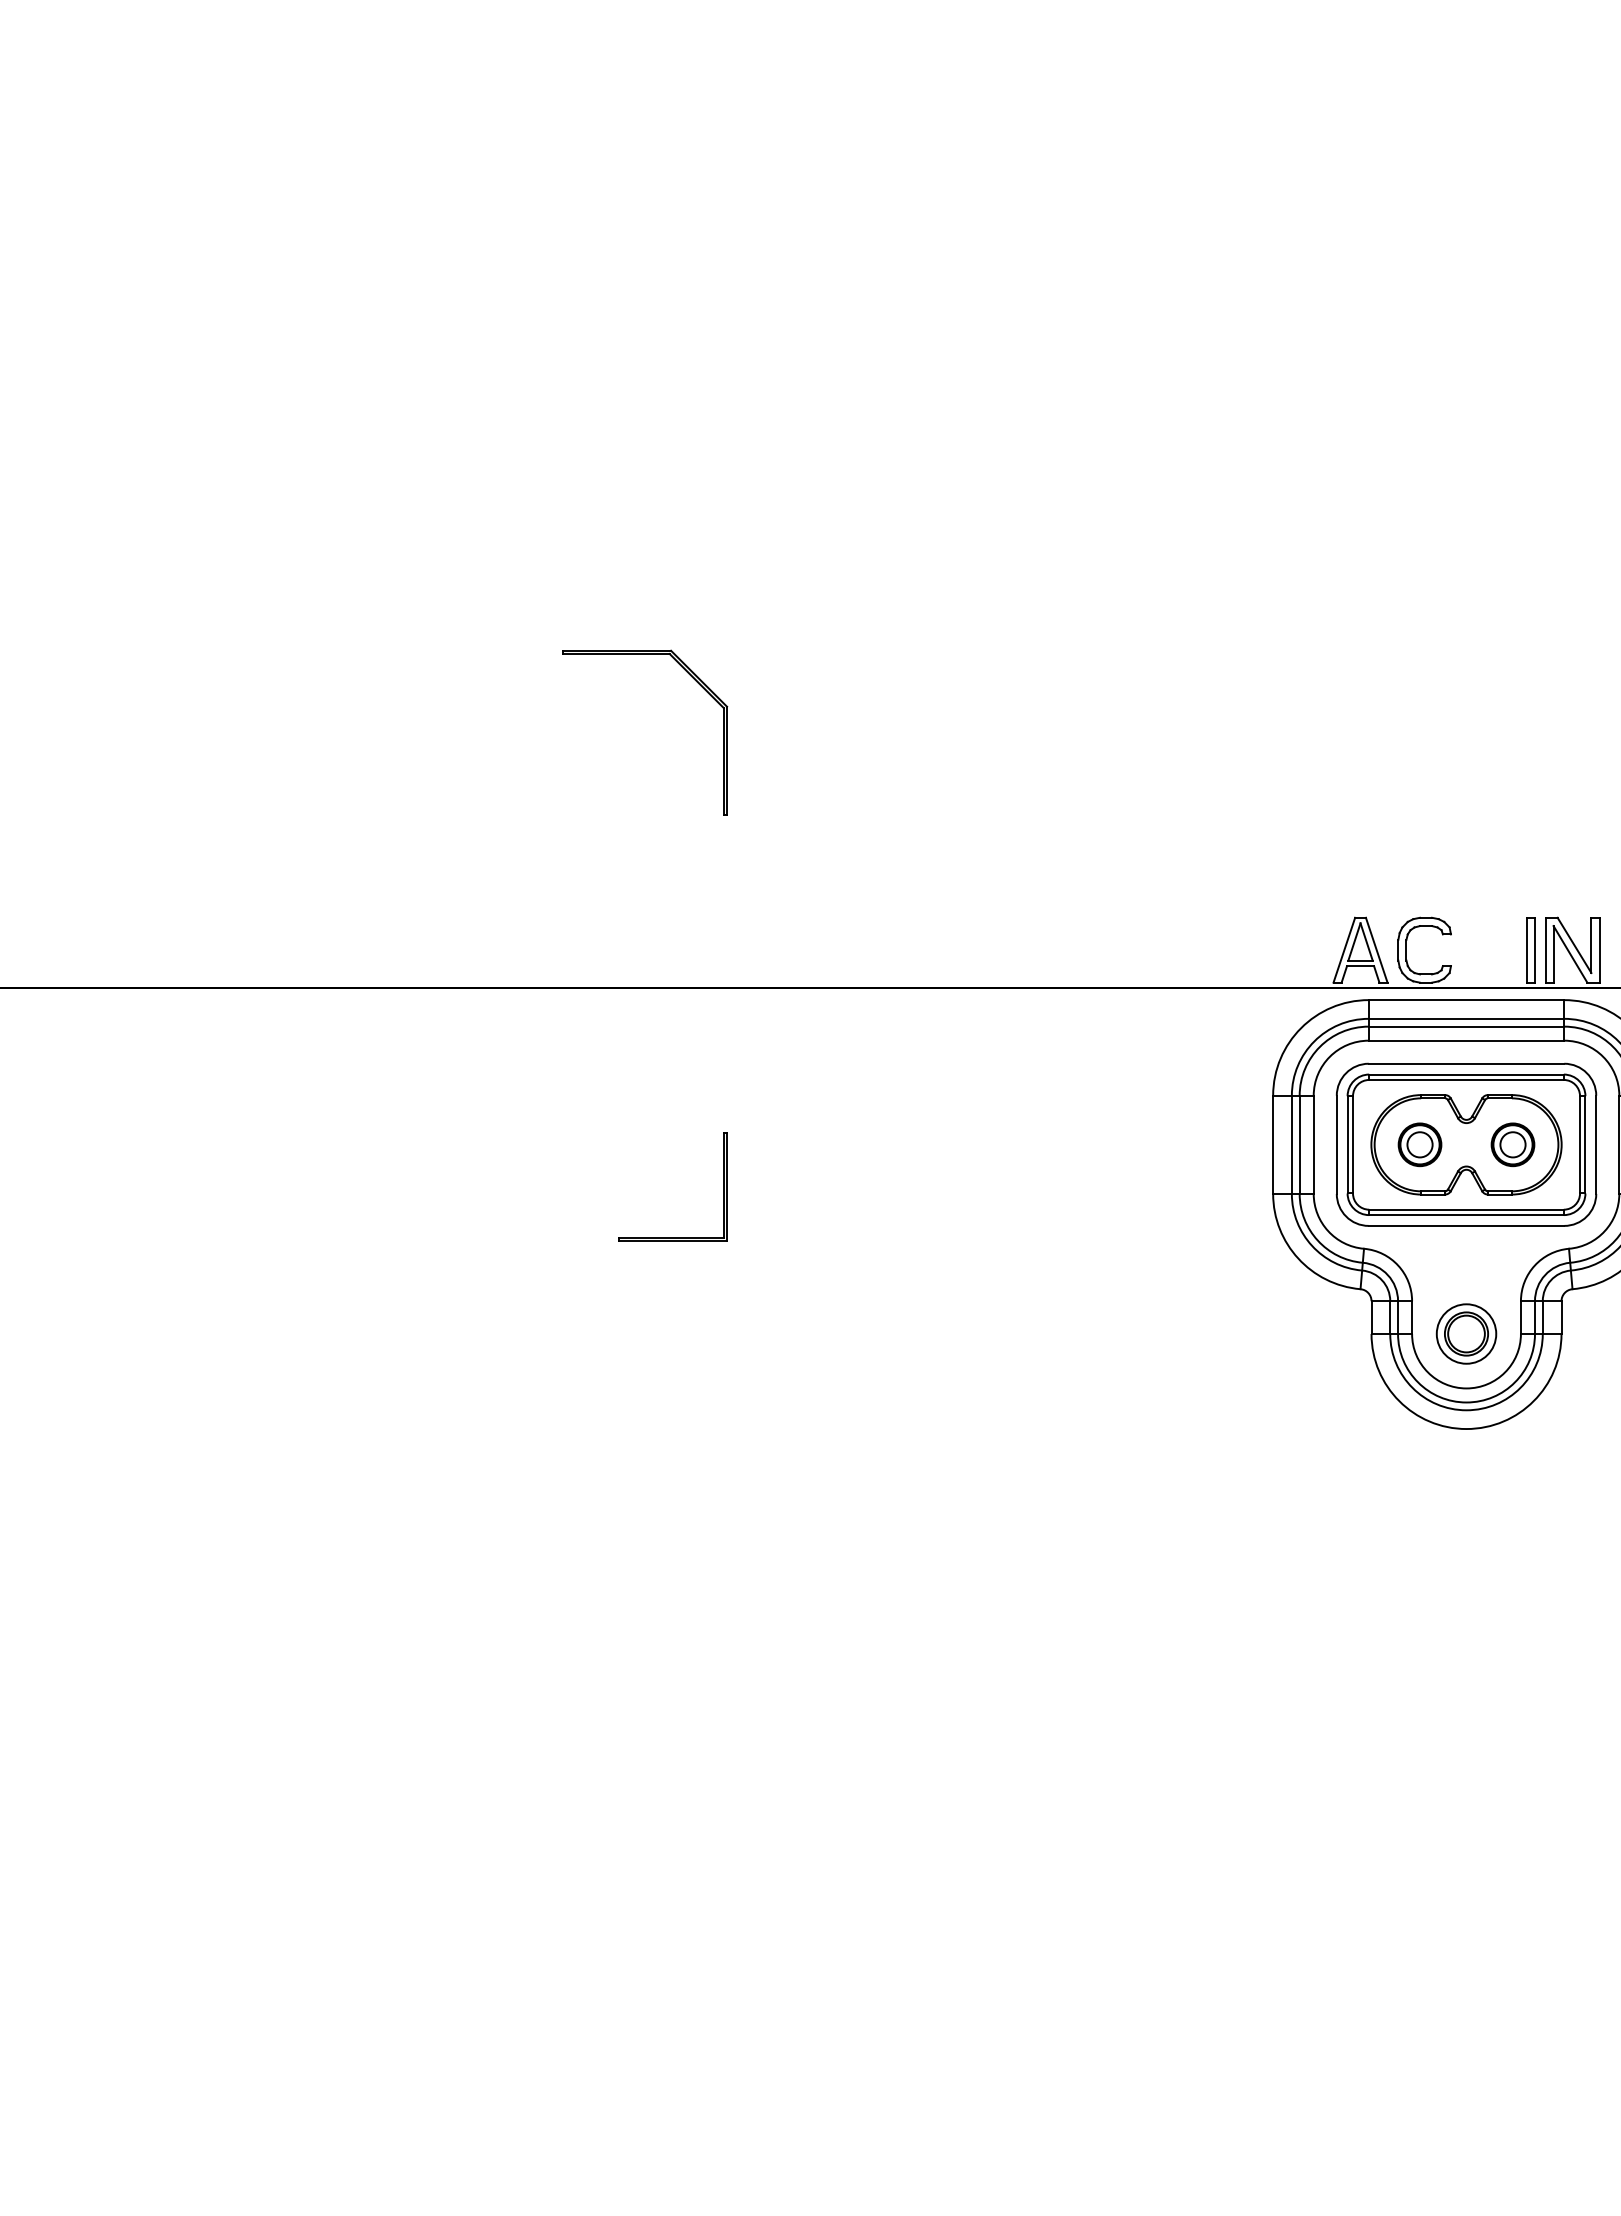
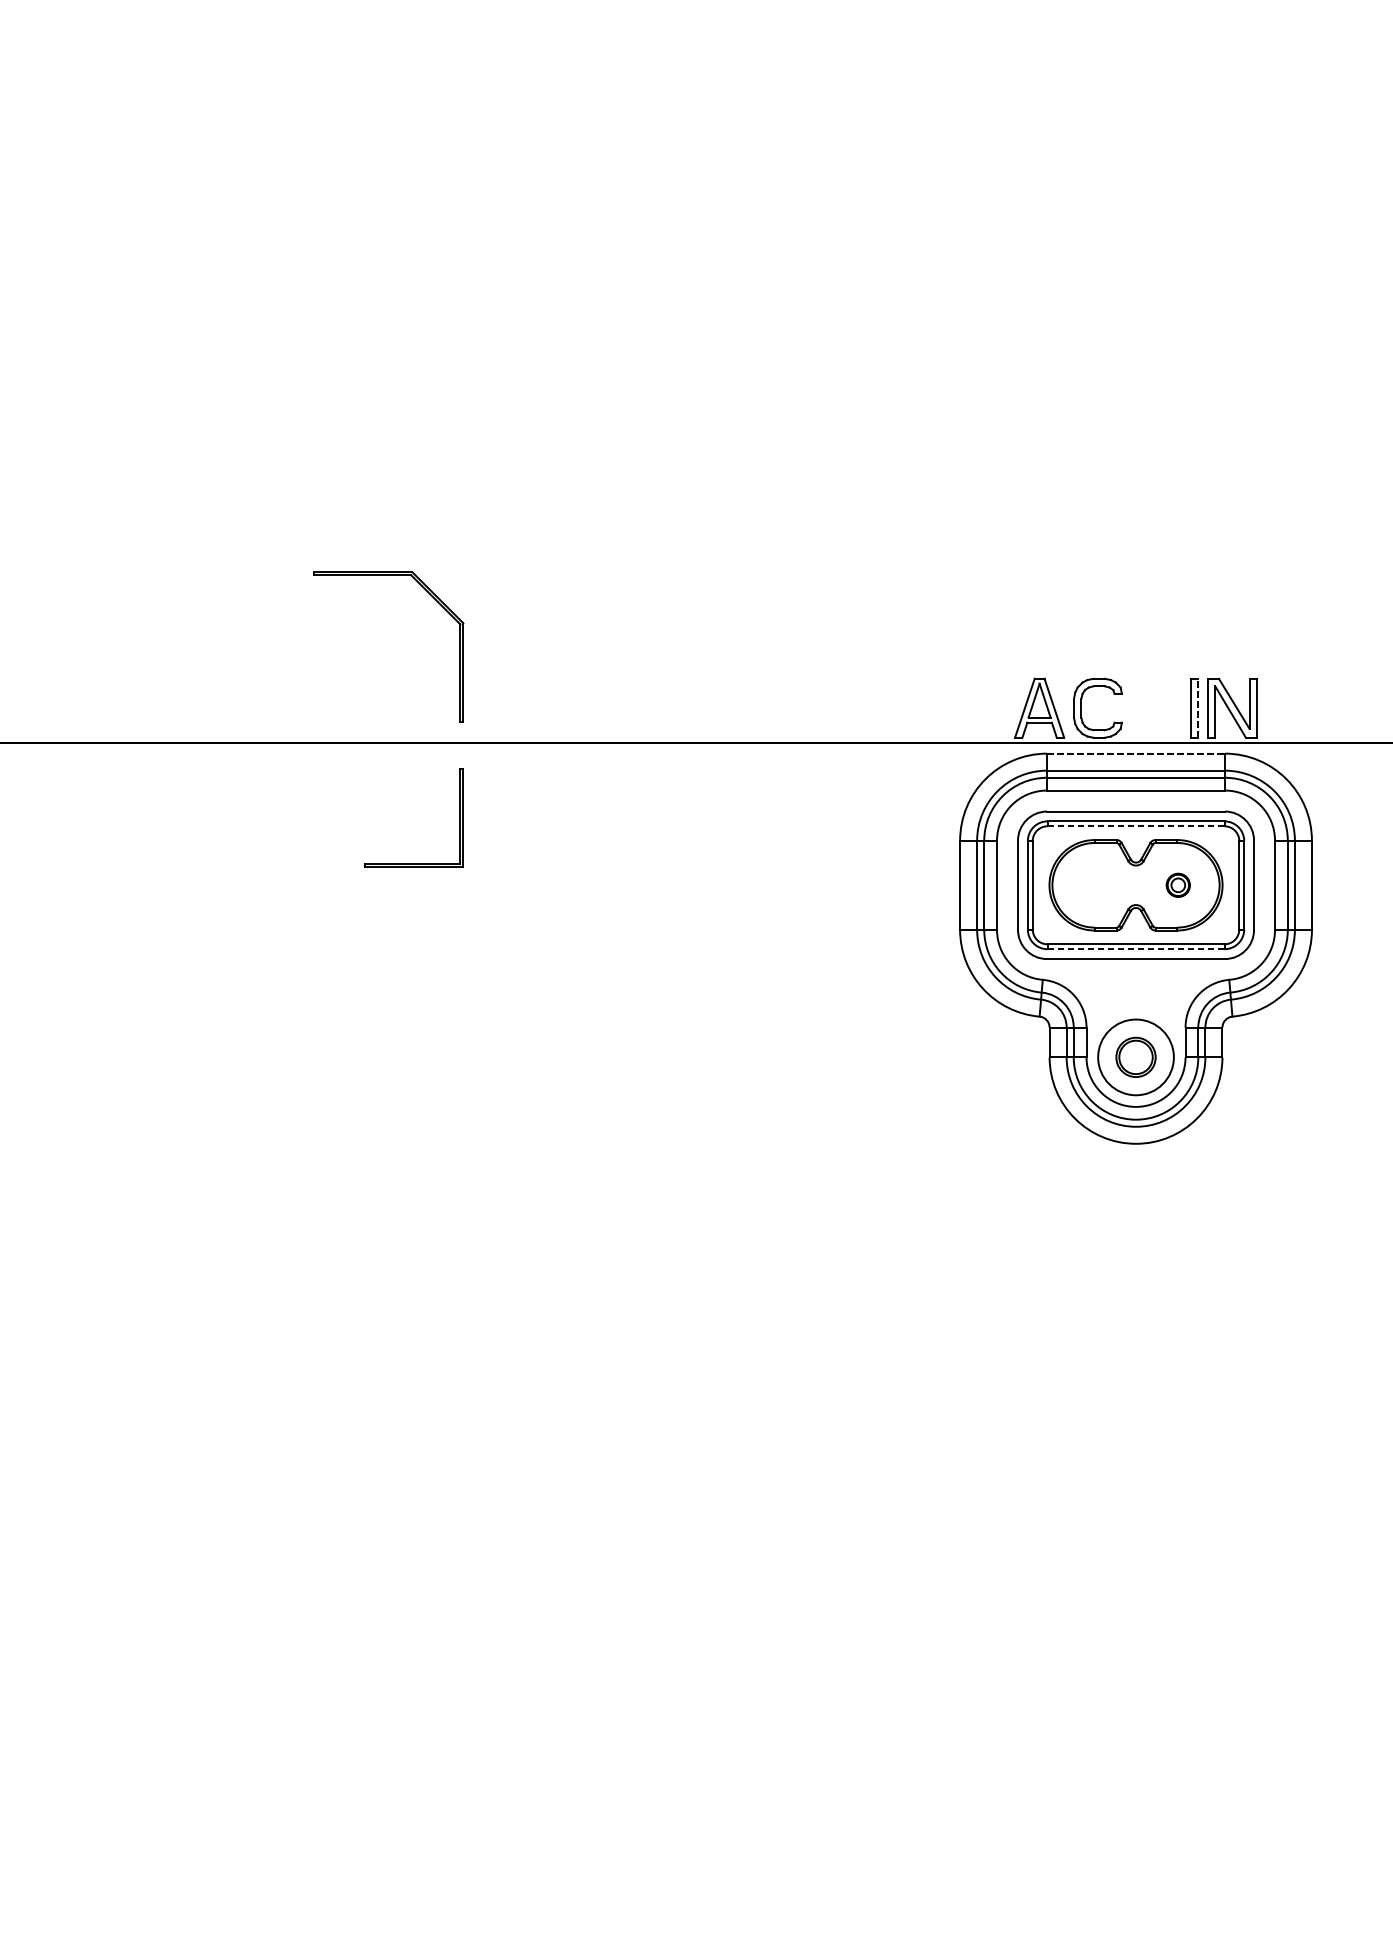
part: (695, 681) -> (434, 600), moved
line: (1534, 949) -> (1197, 707), solid -> dashed
line: (1466, 1000) -> (1136, 753), solid -> dashed
line: (1467, 1079) -> (1136, 825), solid -> dashed
part: (1419, 1144) -> (1093, 884), removed
part: (1512, 1144) -> (1177, 884), size x0.6
part: (723, 1186) -> (460, 817), moved
line: (1467, 1215) -> (1136, 949), solid -> dashed
circle: (1466, 1333) -> (1136, 1056), size x1.4

